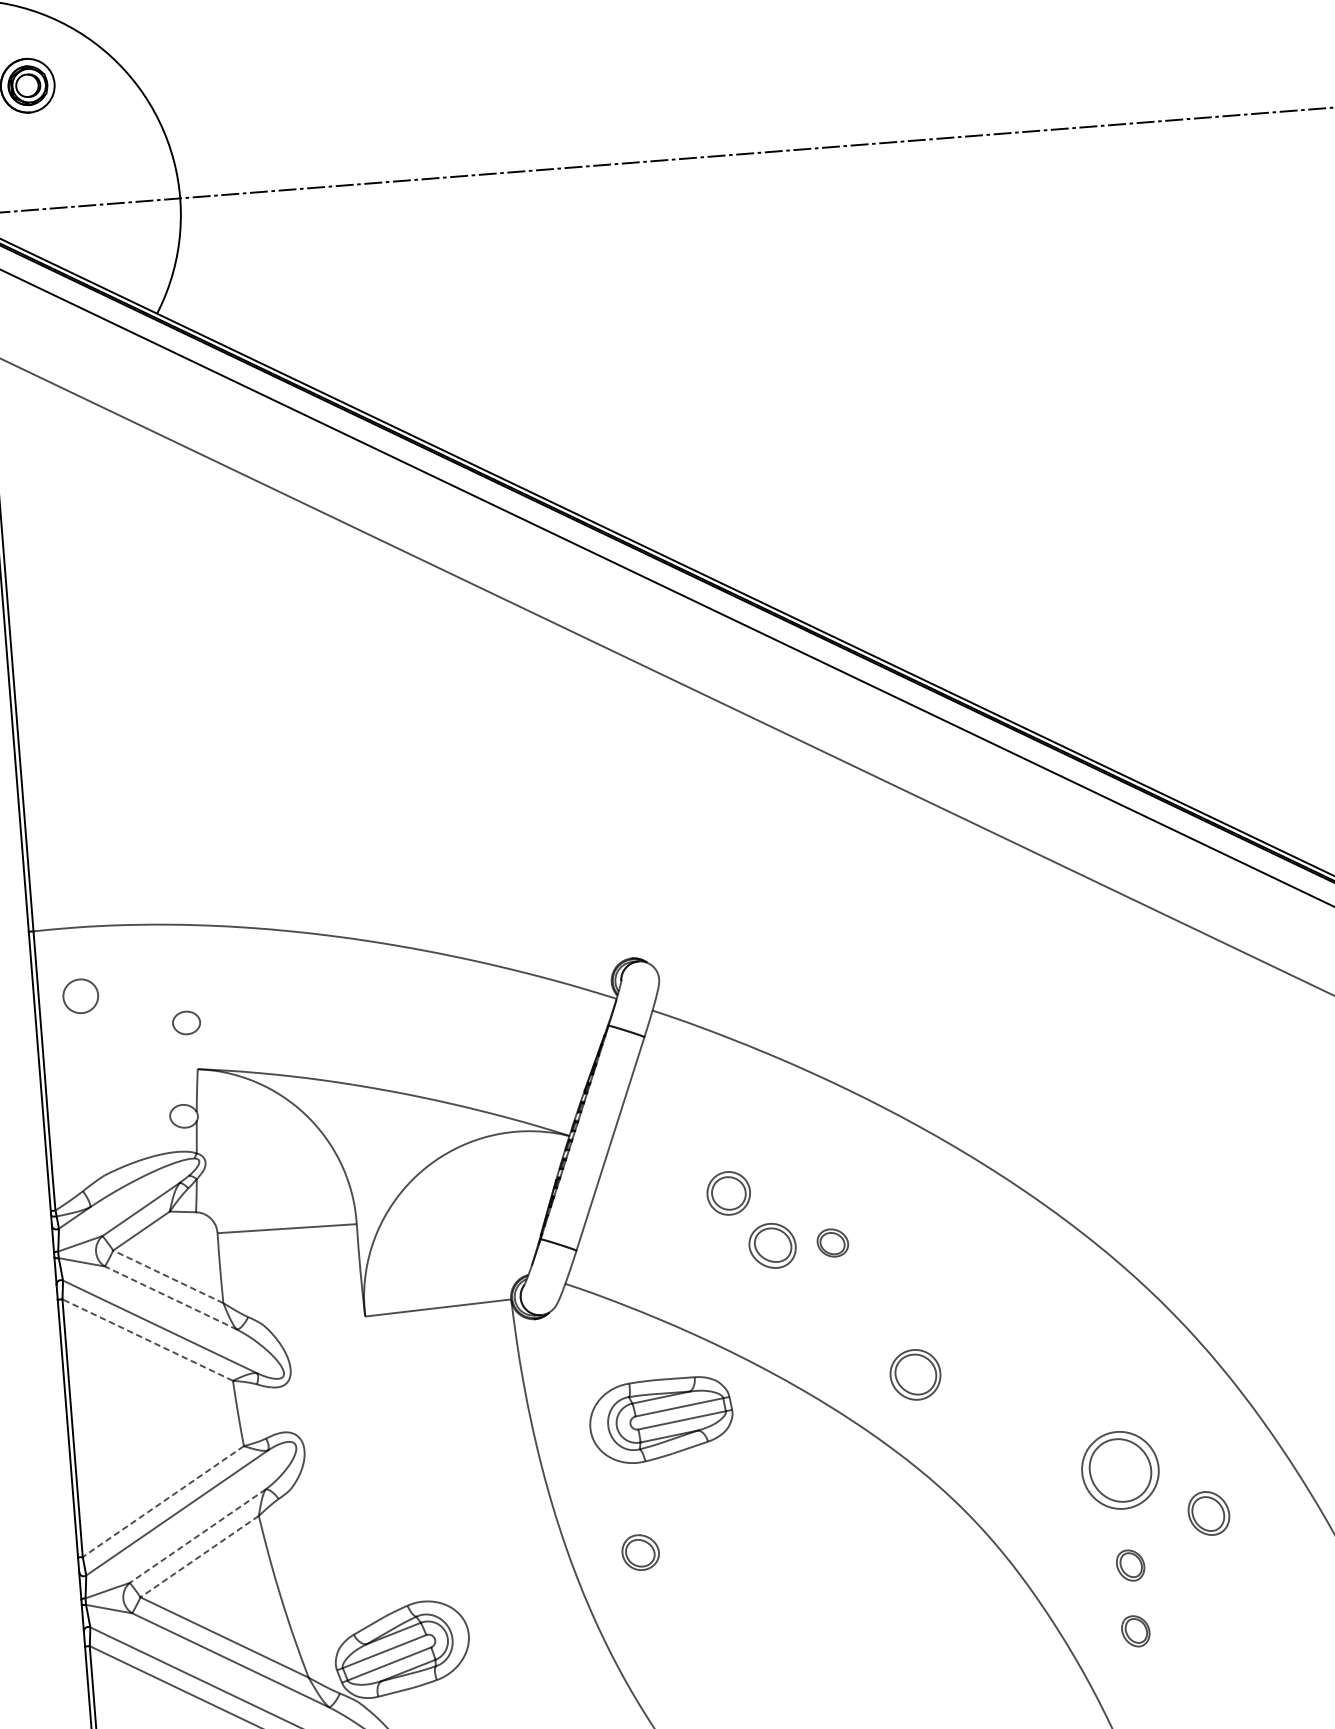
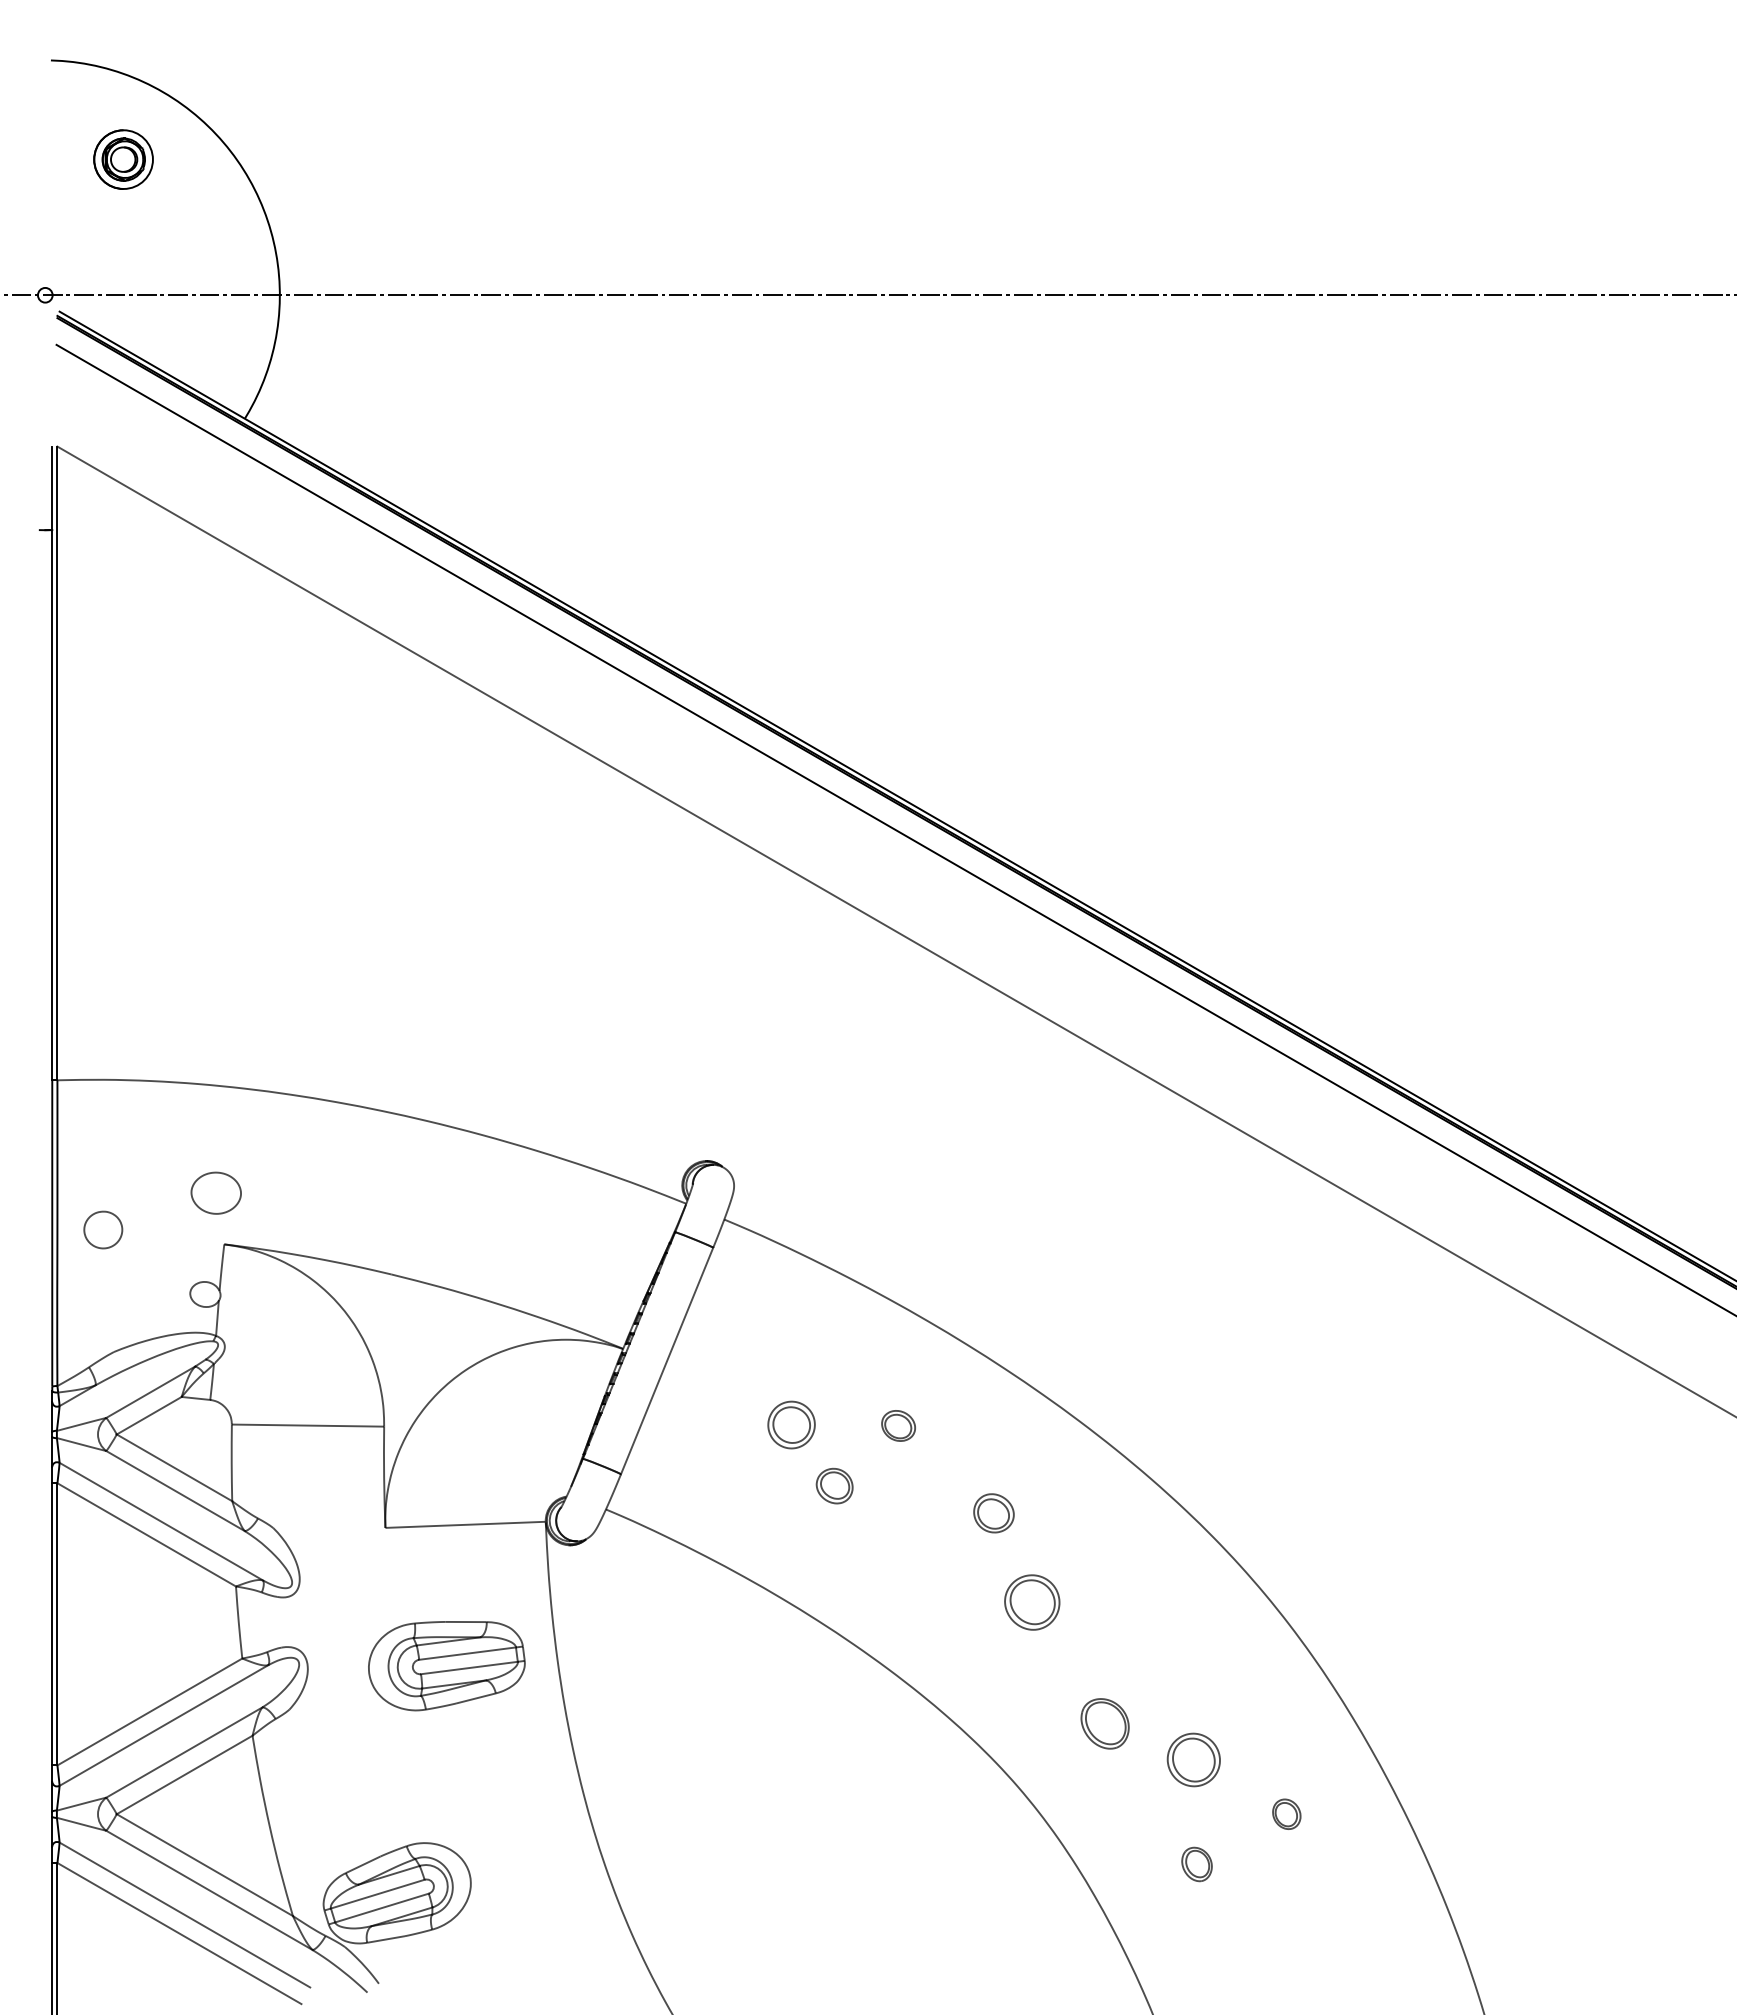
part: (80, 995) -> (103, 1229), moved
part: (185, 1022) -> (215, 1192), size x1.67
part: (832, 1242) -> (898, 1425), moved
part: (772, 1246) -> (834, 1486), size x0.71
line: (168, 1276) -> (174, 1467), dashed -> solid
line: (170, 1298) -> (175, 1491), dashed -> solid
line: (147, 1339) -> (146, 1534), dashed -> solid
part: (915, 1374) -> (1032, 1602), moved
part: (661, 1420) -> (446, 1666), moved
part: (1036, 1443) -> (1104, 1723), added
part: (1119, 1469) -> (1193, 1759), size x0.62
line: (162, 1501) -> (149, 1711), dashed -> solid
part: (1208, 1512) -> (1286, 1813), size x0.62
line: (197, 1536) -> (184, 1752), dashed -> solid
part: (640, 1552) -> (993, 1513), moved
line: (199, 1557) -> (184, 1775), dashed -> solid
part: (1135, 1631) -> (1196, 1936), removed

